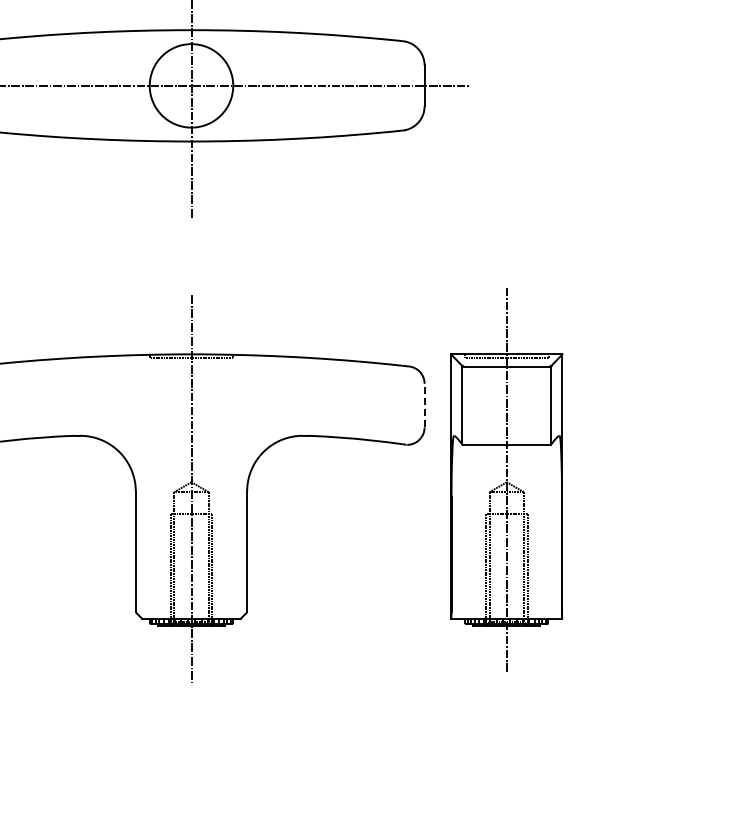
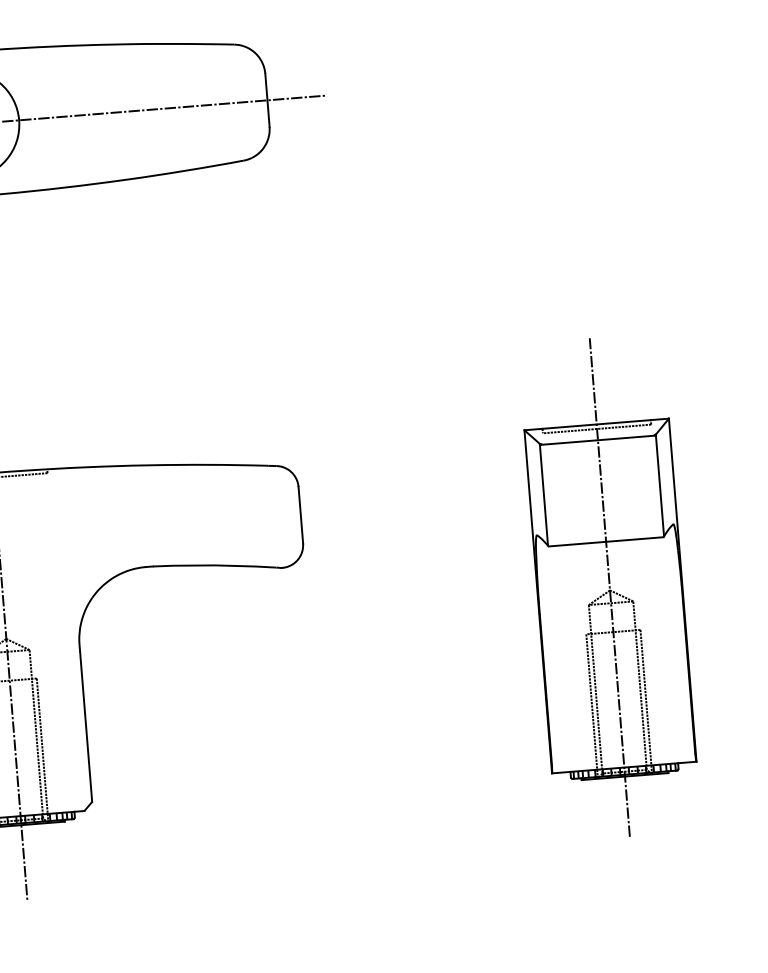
line: (424, 405) -> (300, 515), dashed -> solid
part: (506, 479) -> (609, 586), moved

